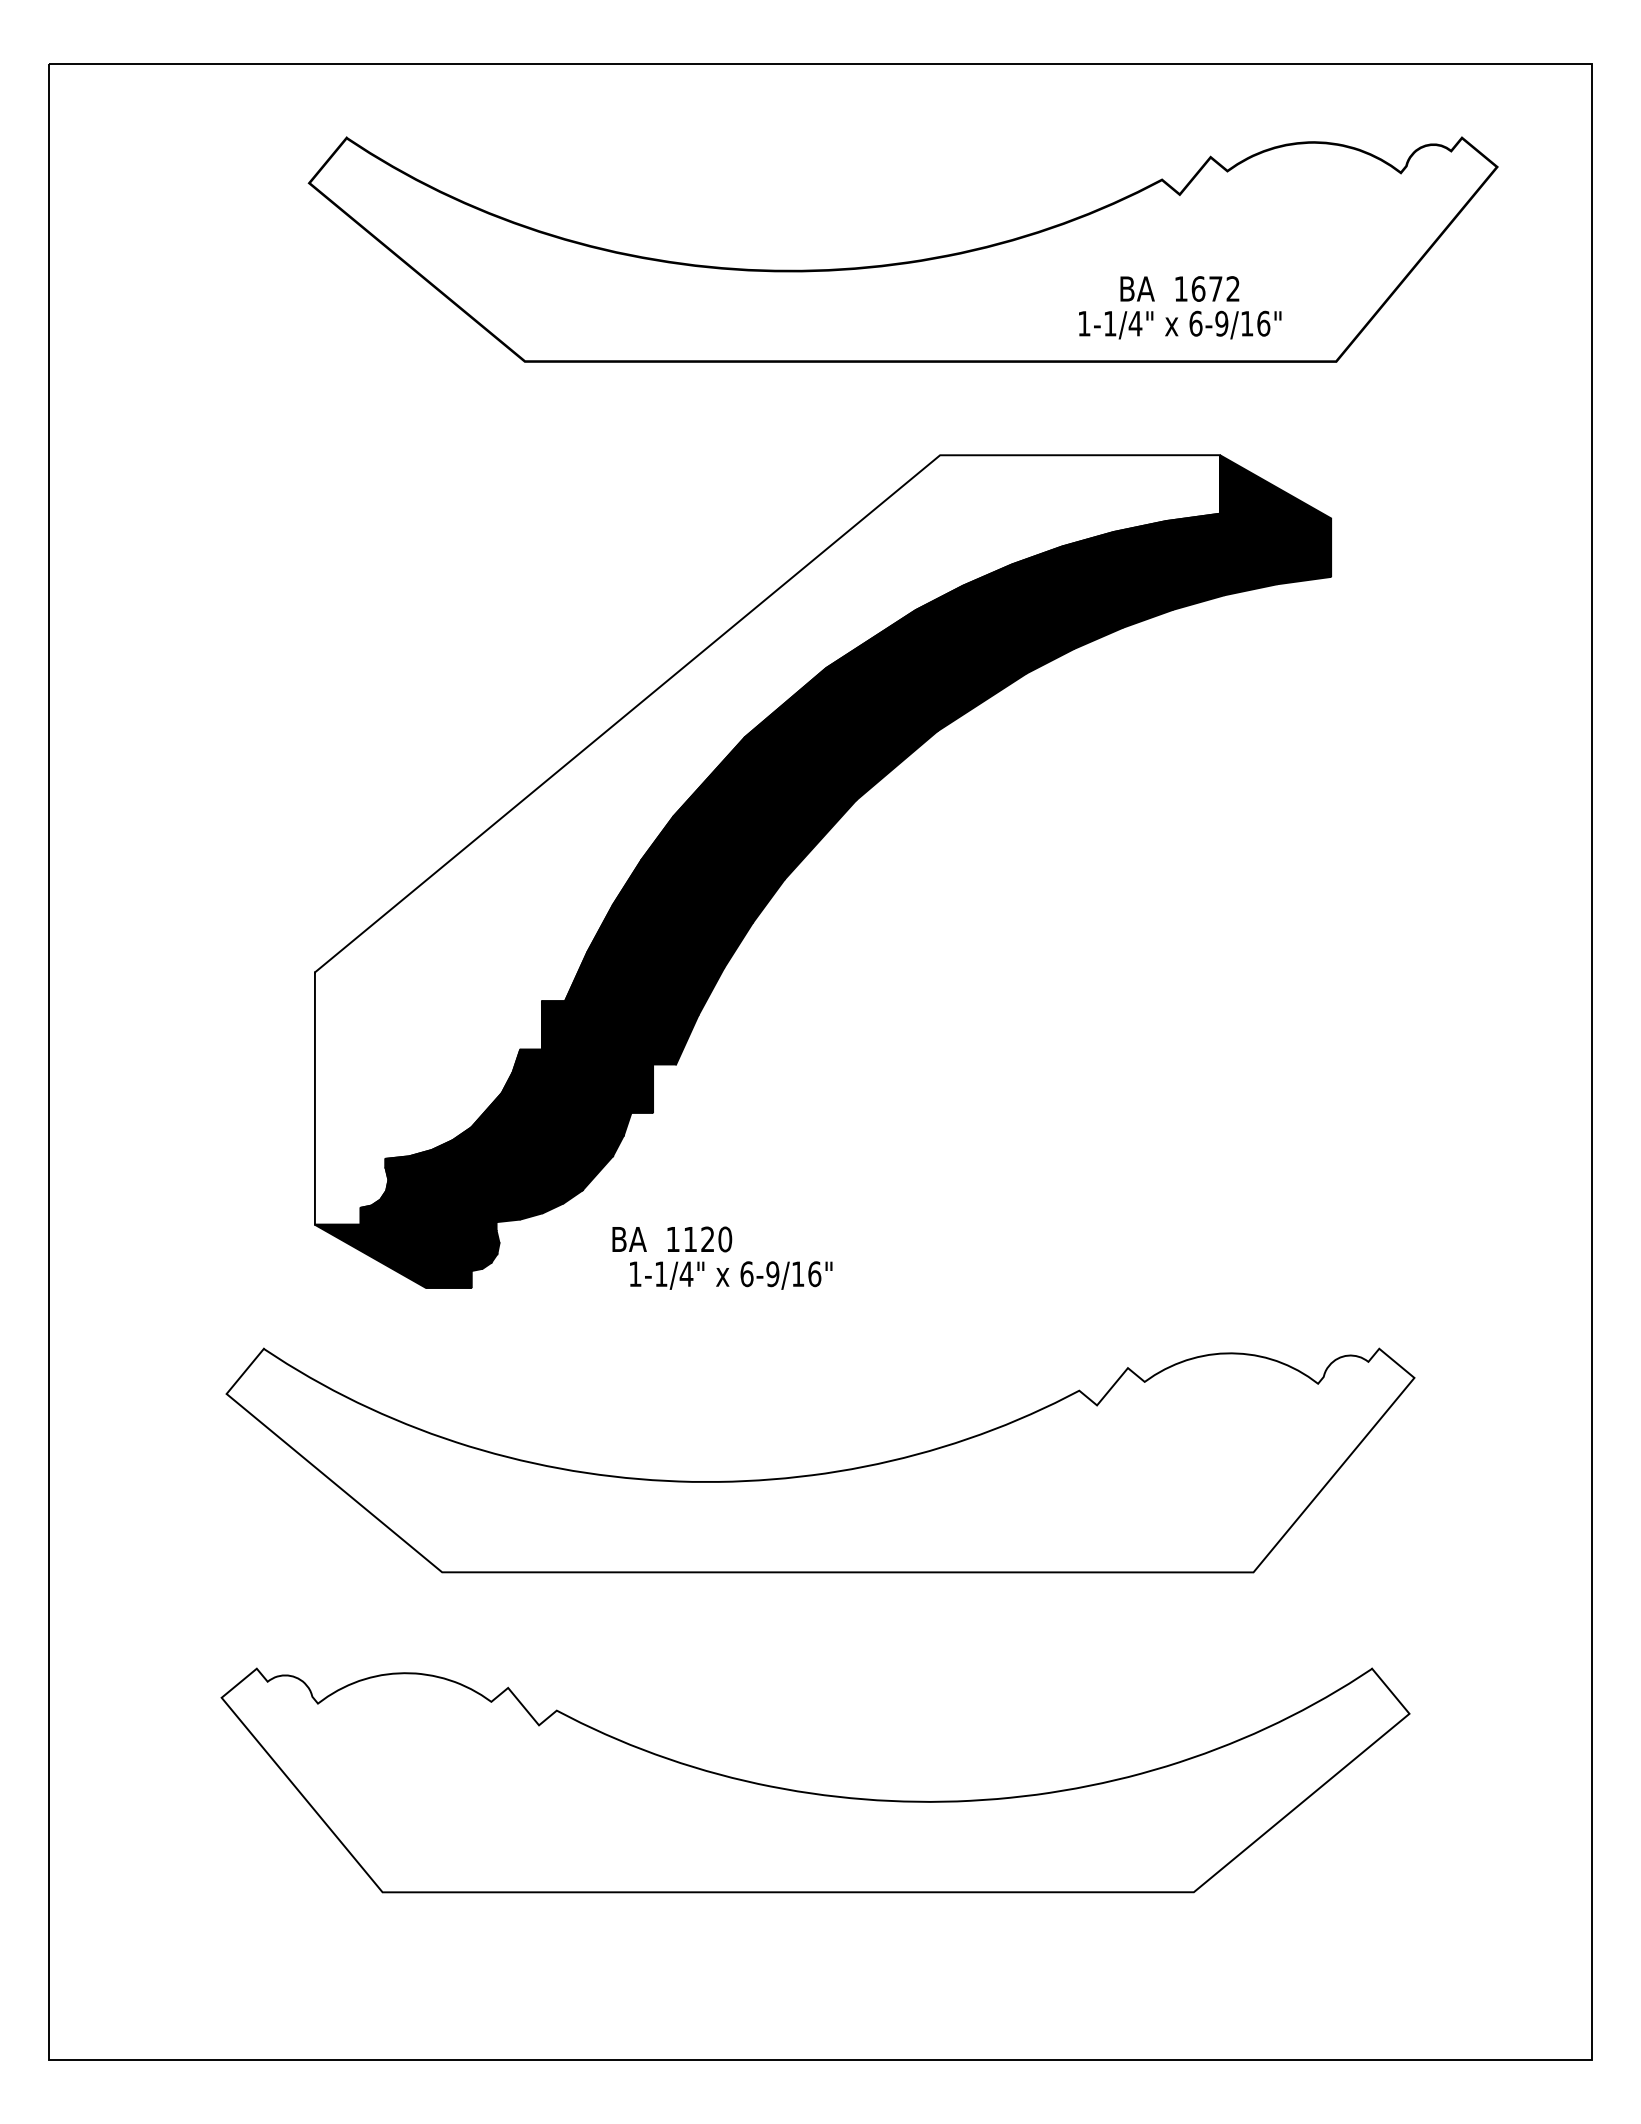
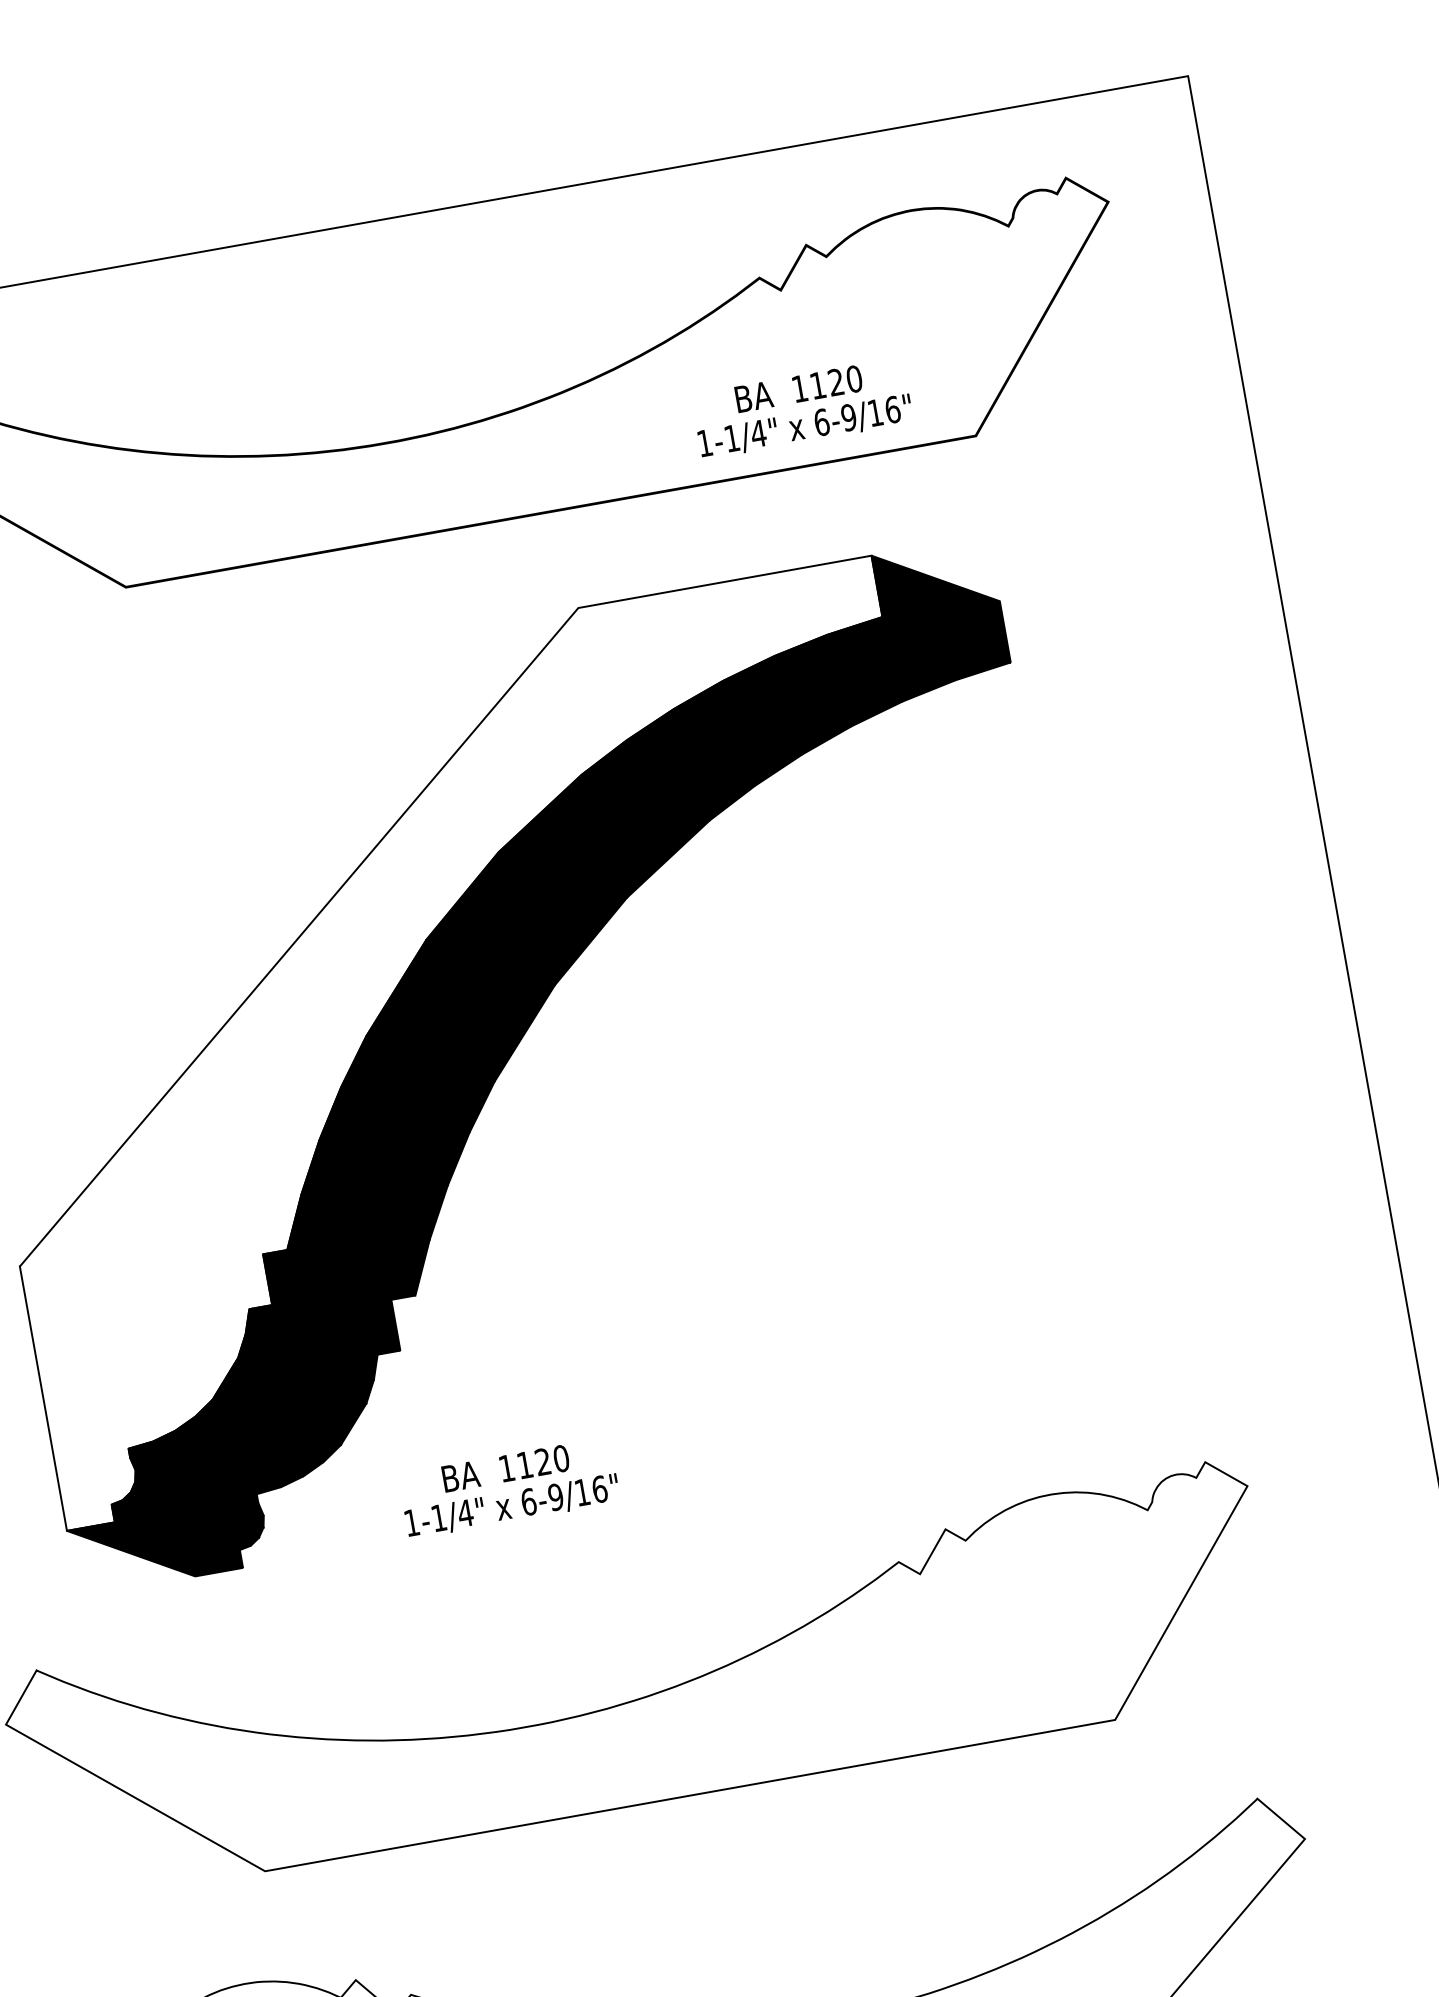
text: (1215, 288) -> (835, 381), 1672 -> 1120
text: (672, 1239) -> (506, 1468), moved

